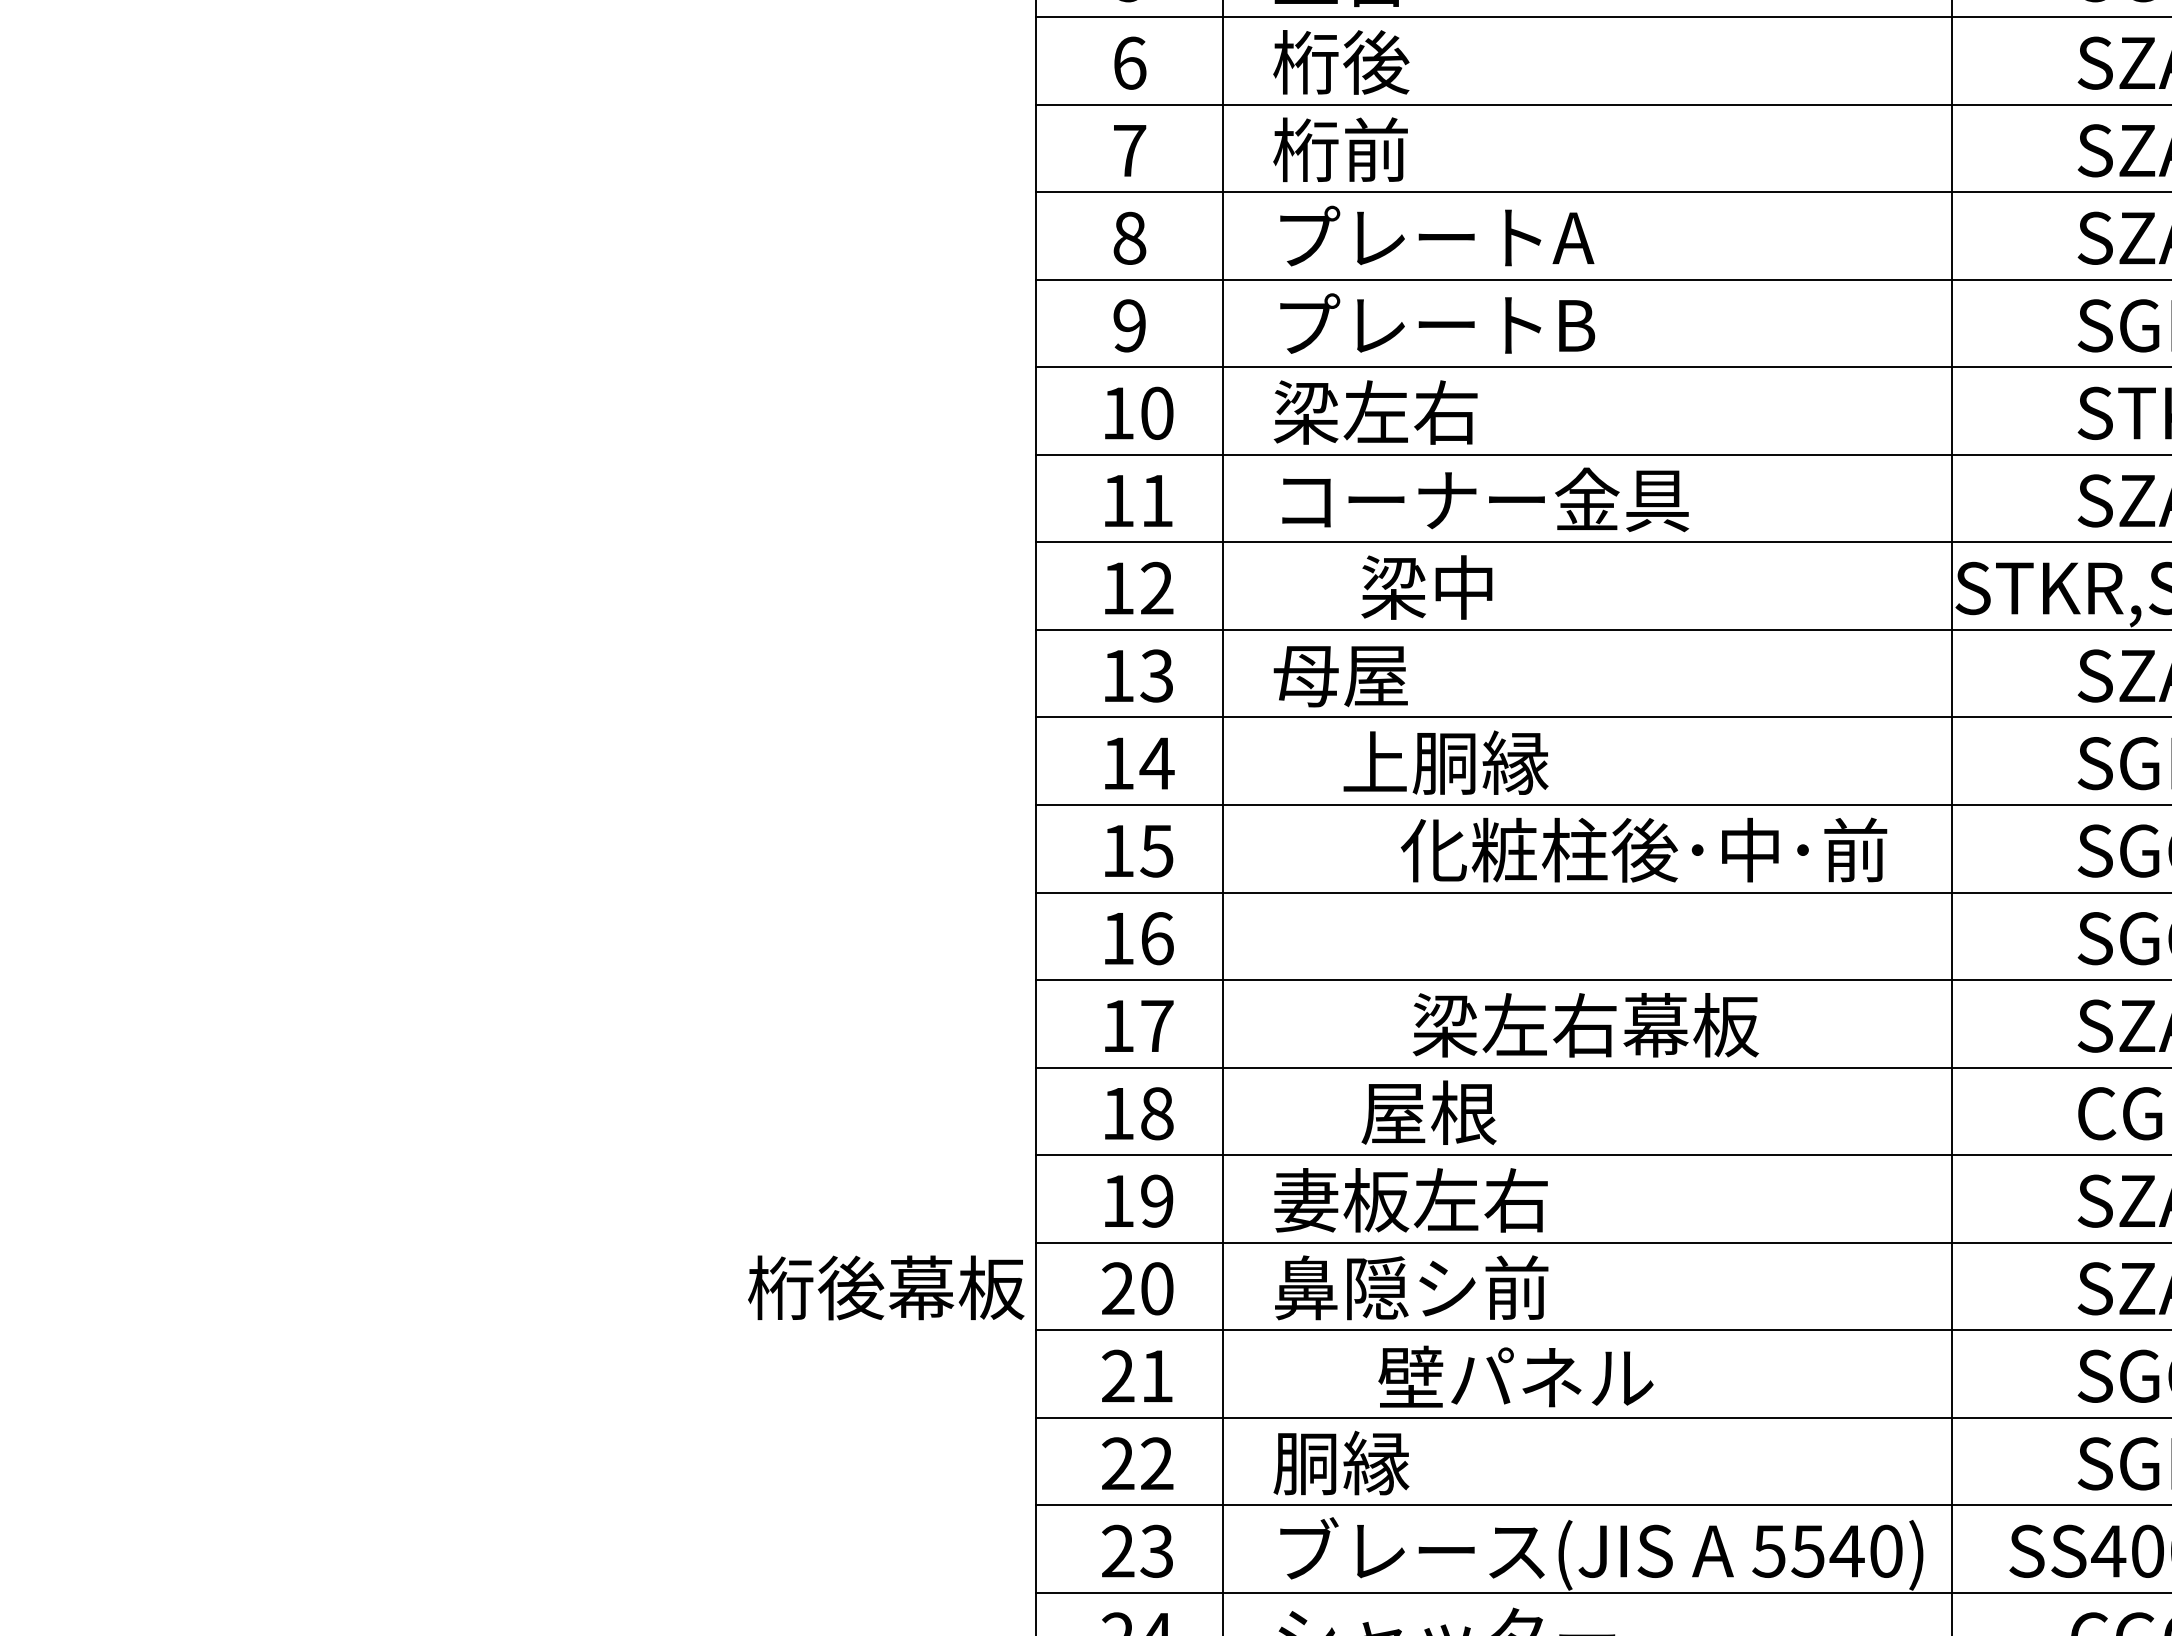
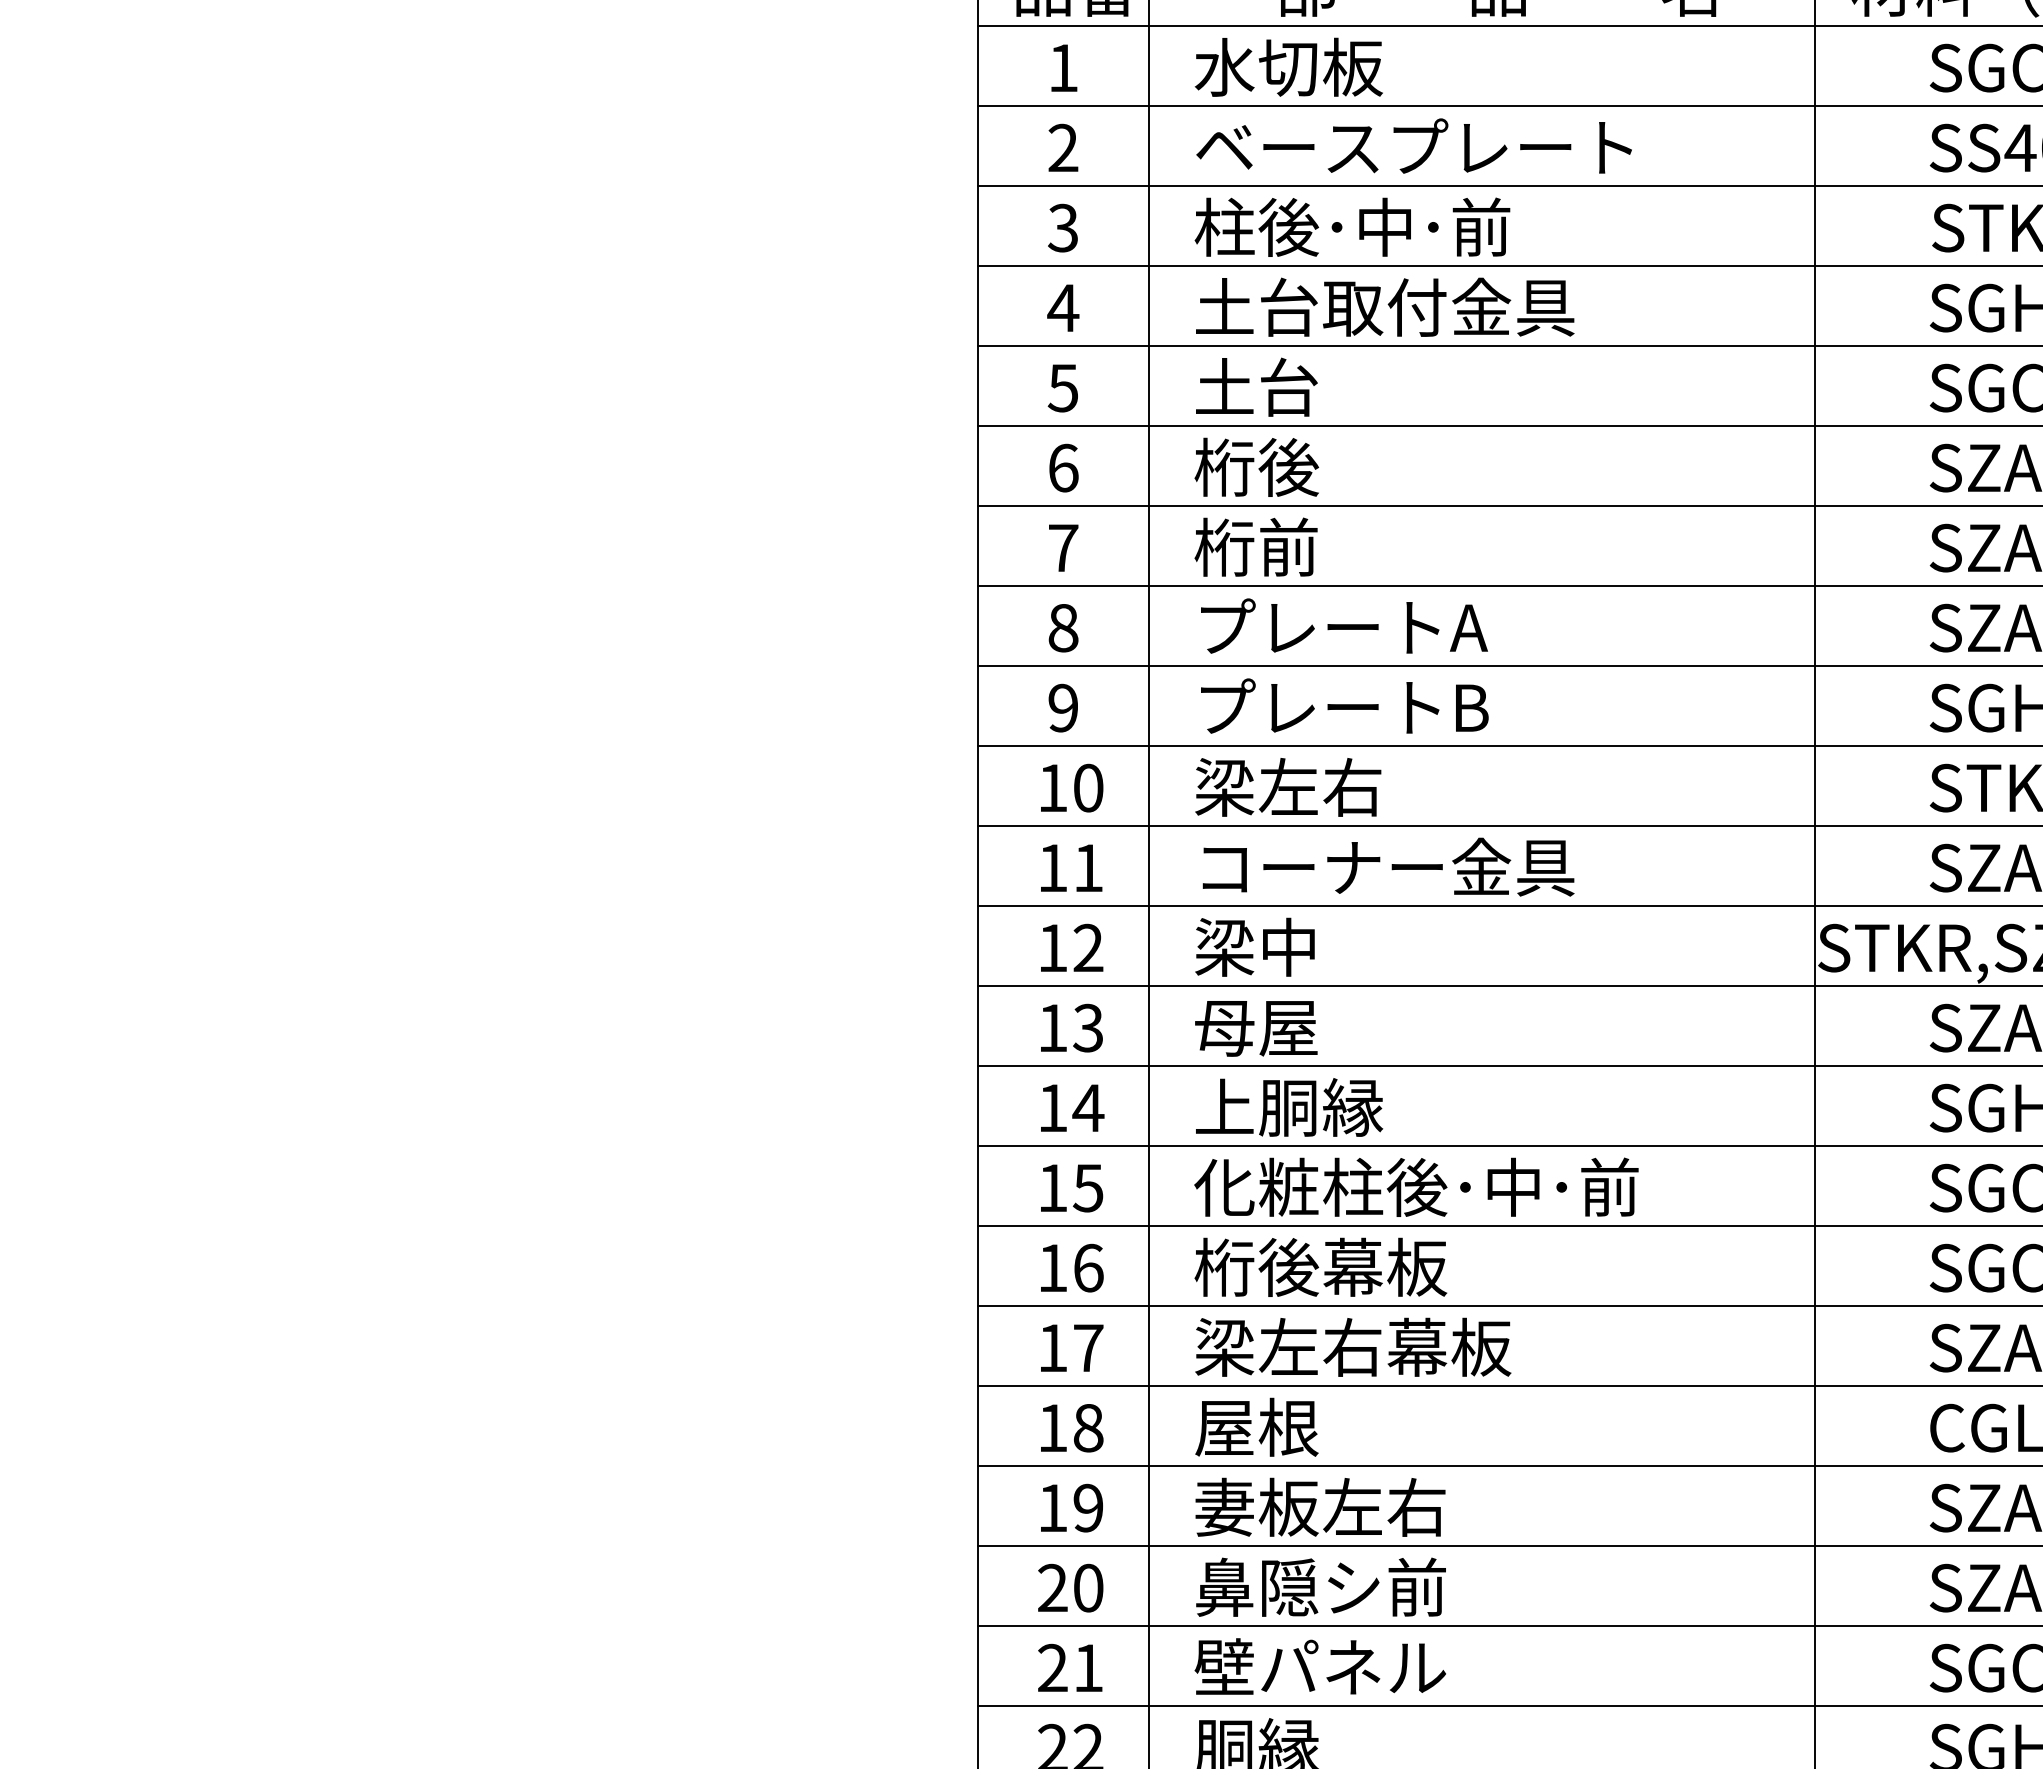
text: (1426, 586) -> (1254, 946), moved
text: (1446, 762) -> (1289, 1107), moved
text: (1644, 849) -> (1416, 1186), moved
text: (1586, 1024) -> (1353, 1346), moved
text: (1428, 1111) -> (1256, 1426), moved
text: (885, 1286) -> (1320, 1266), moved
text: (1514, 1376) -> (1319, 1666), moved

